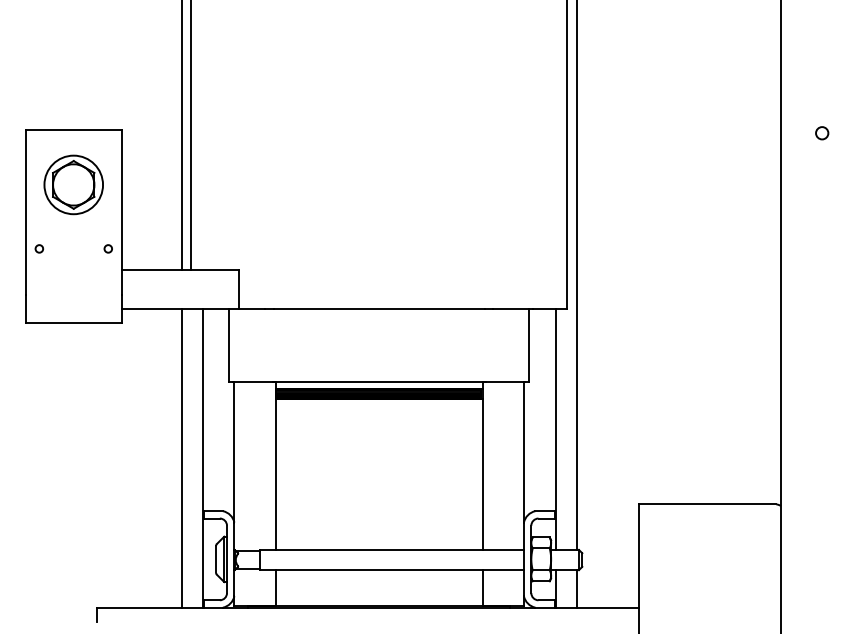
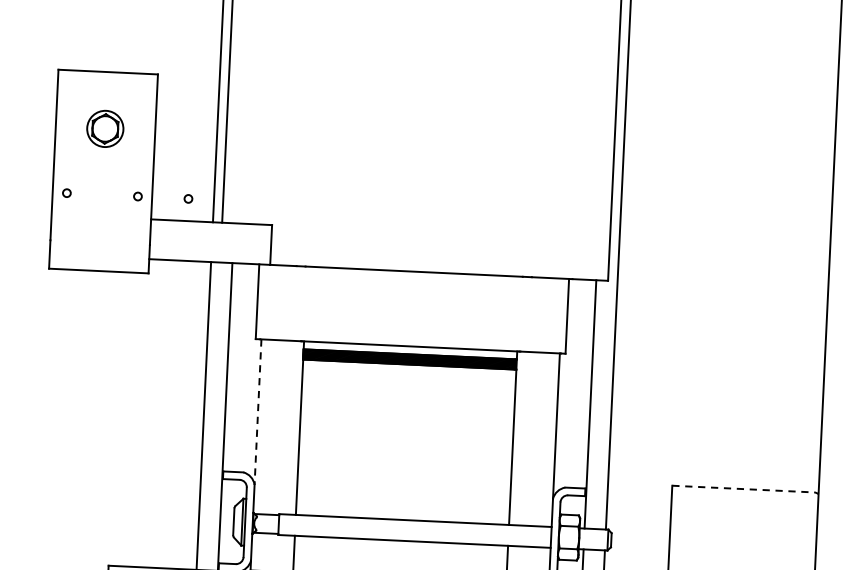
part: (73, 184) -> (105, 128), size x0.6
circle: (156, 248) -> (187, 198), added
line: (234, 452) -> (258, 412), solid -> dashed
line: (707, 504) -> (743, 489), solid -> dashed

